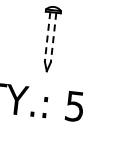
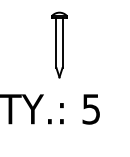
line: (47, 37) -> (56, 43), dashed -> solid
line: (53, 37) -> (62, 43), dashed -> solid

